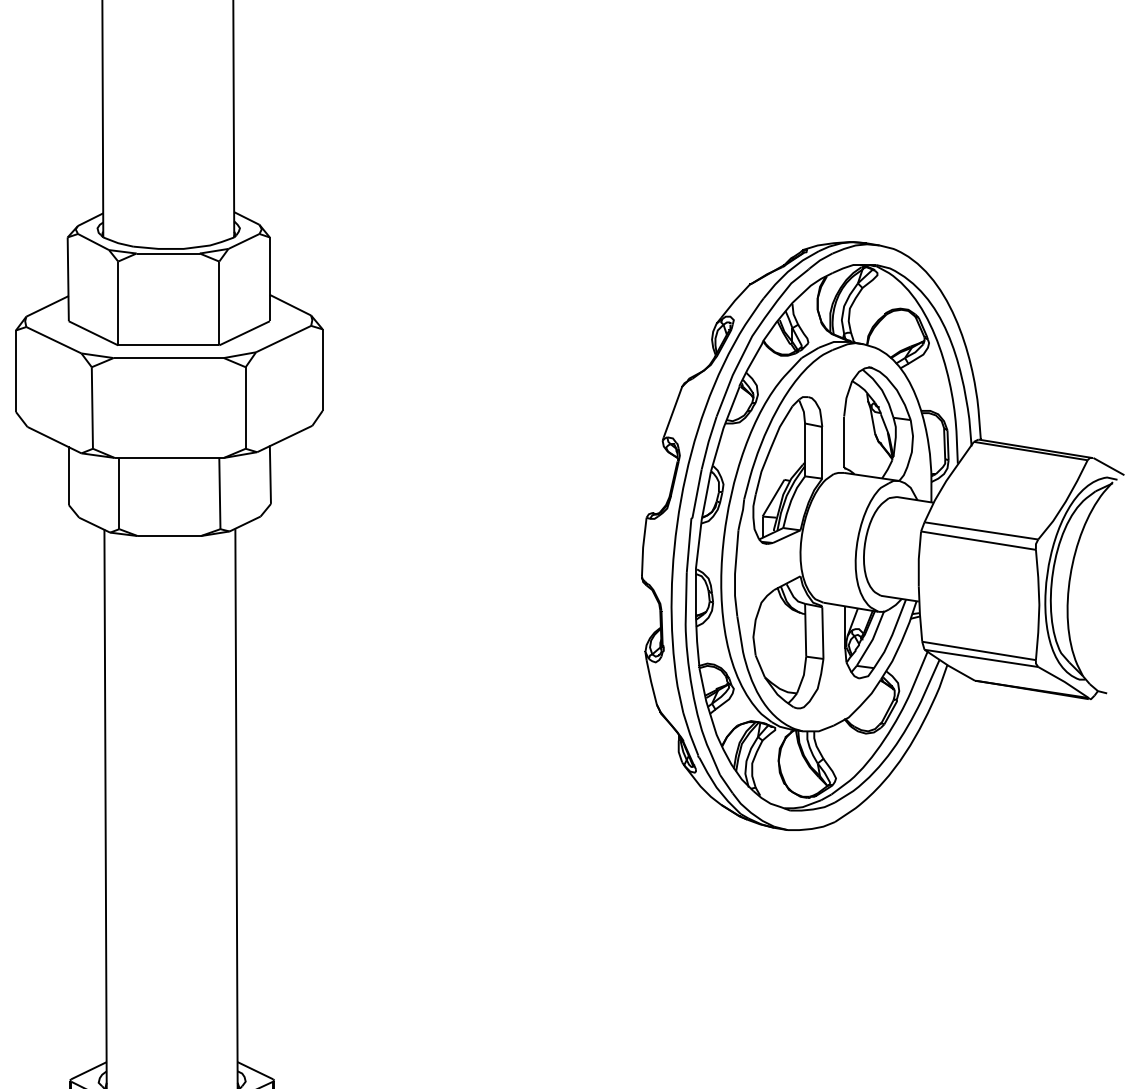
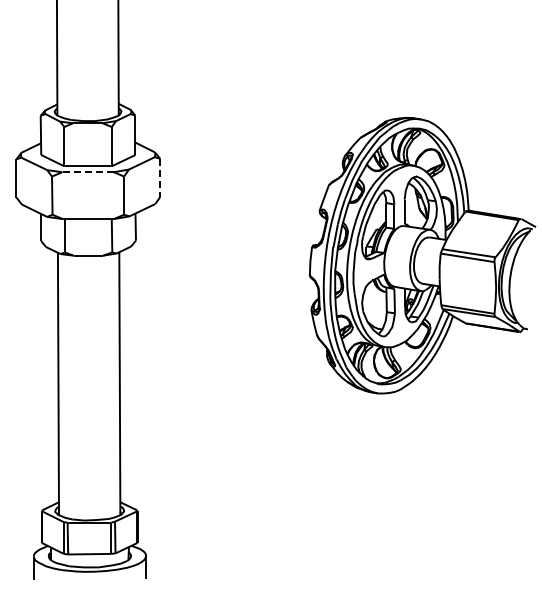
line: (169, 358) -> (88, 172), solid -> dashed
line: (323, 371) -> (160, 178), solid -> dashed

